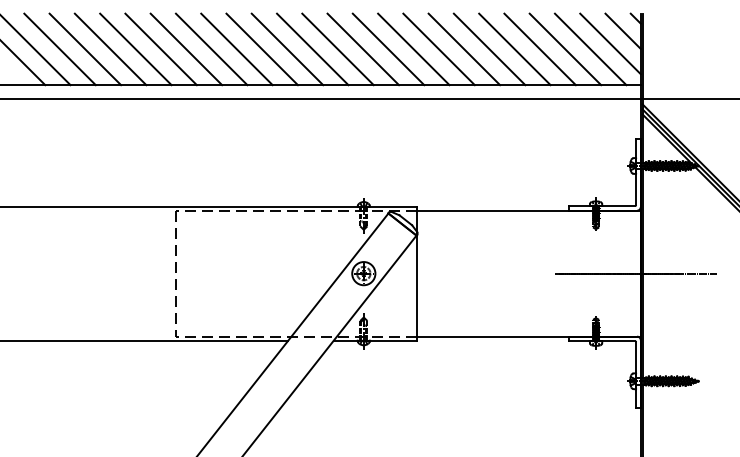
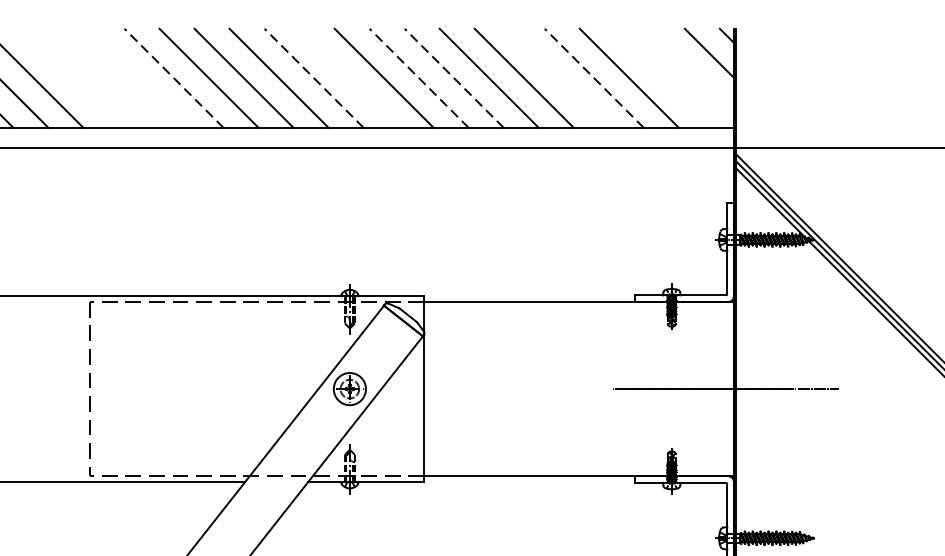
line: (610, 43) -> (691, 70), removed
line: (160, 49) -> (68, 78), removed
line: (186, 49) -> (104, 78), removed
line: (211, 49) -> (138, 78), removed
line: (236, 49) -> (173, 78), solid -> dashed
line: (338, 49) -> (314, 78), solid -> dashed
line: (363, 49) -> (349, 78), removed
line: (413, 49) -> (418, 78), solid -> dashed
line: (439, 49) -> (454, 78), solid -> dashed
line: (514, 49) -> (558, 78), removed
line: (540, 49) -> (594, 78), solid -> dashed
line: (590, 49) -> (664, 78), removed

